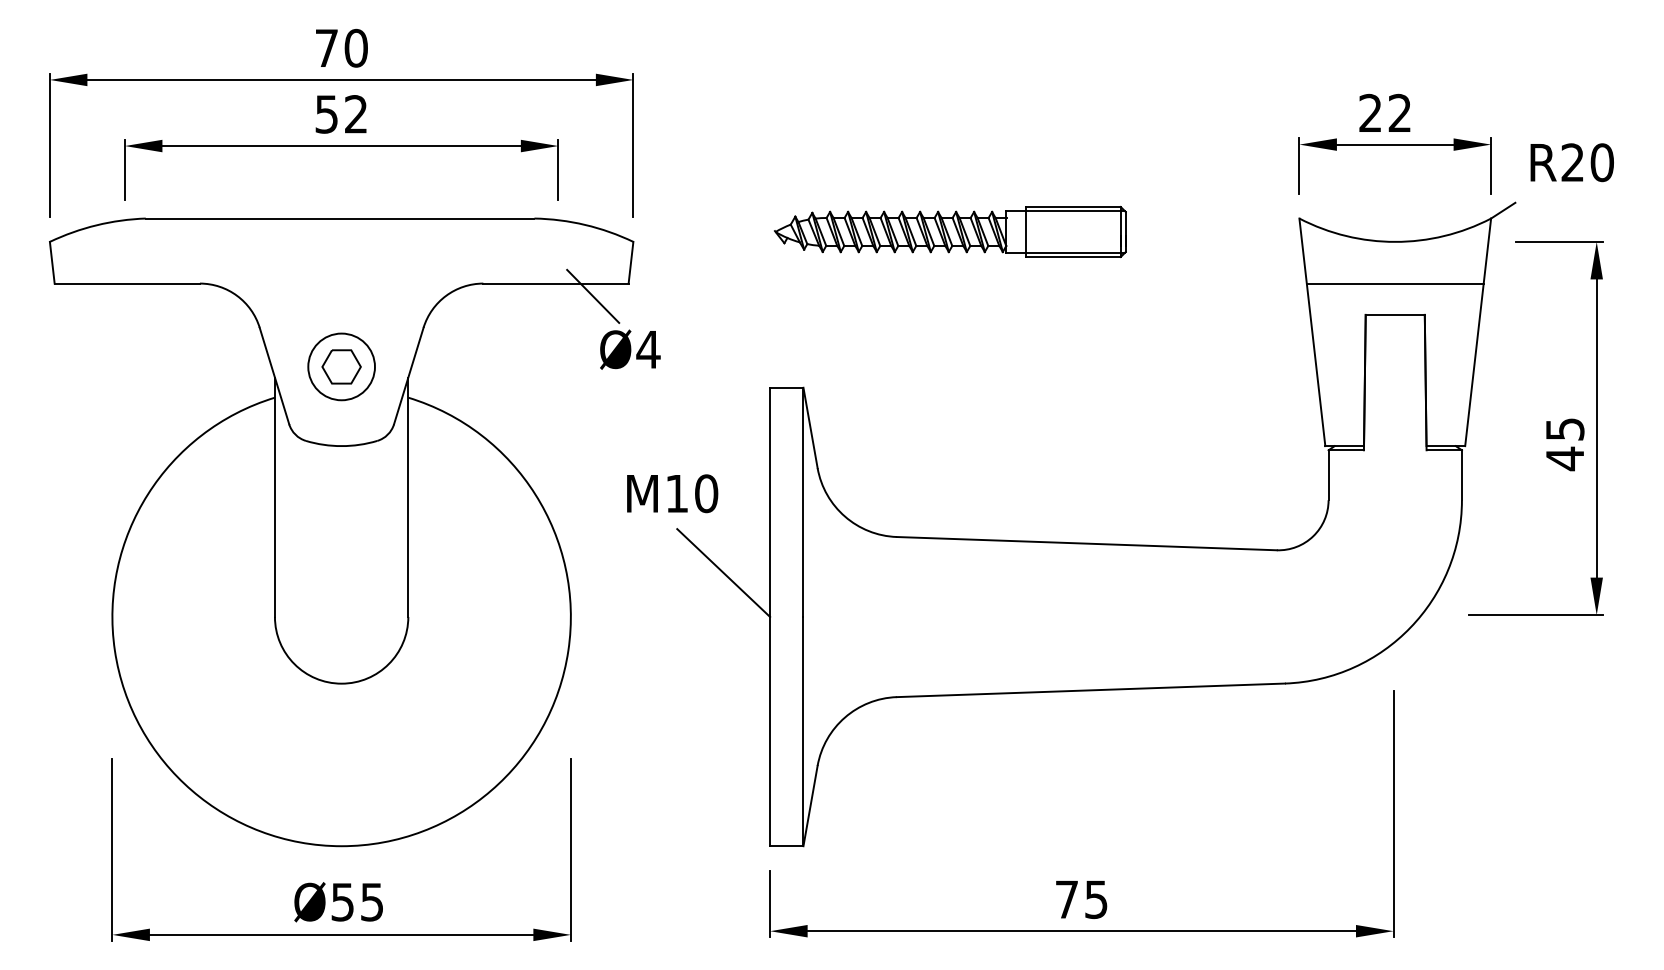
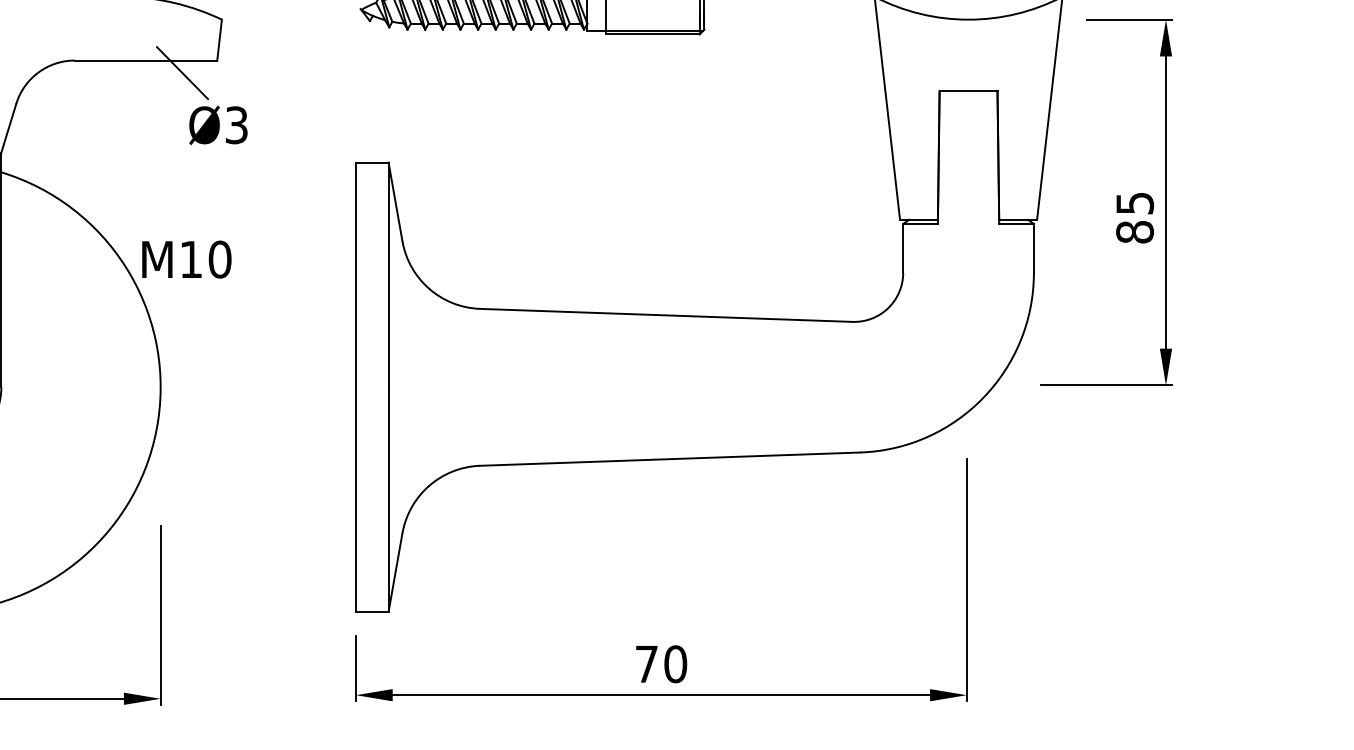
line: (1394, 283) -> (967, 60), removed
text: (648, 349) -> (236, 125), Ø4 -> Ø3
text: (1564, 458) -> (1134, 231), 45 -> 85
text: (672, 493) -> (186, 259), moved
line: (723, 572) -> (310, 343), removed
text: (1096, 899) -> (675, 664), 75 -> 70

